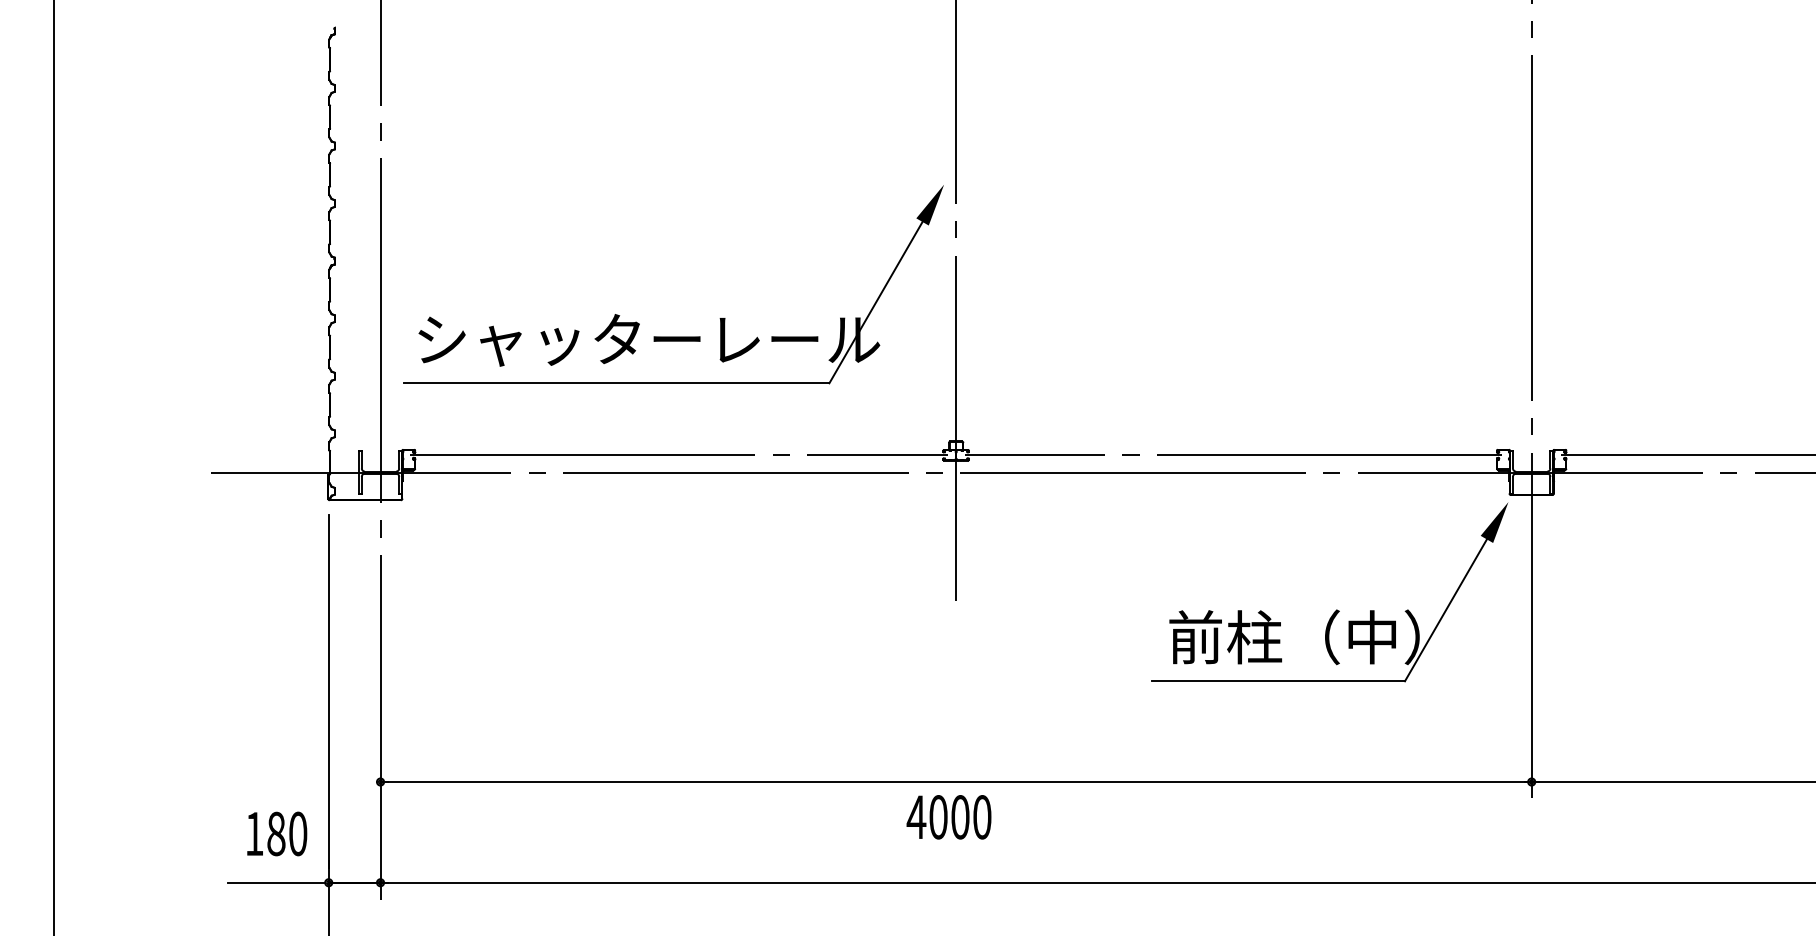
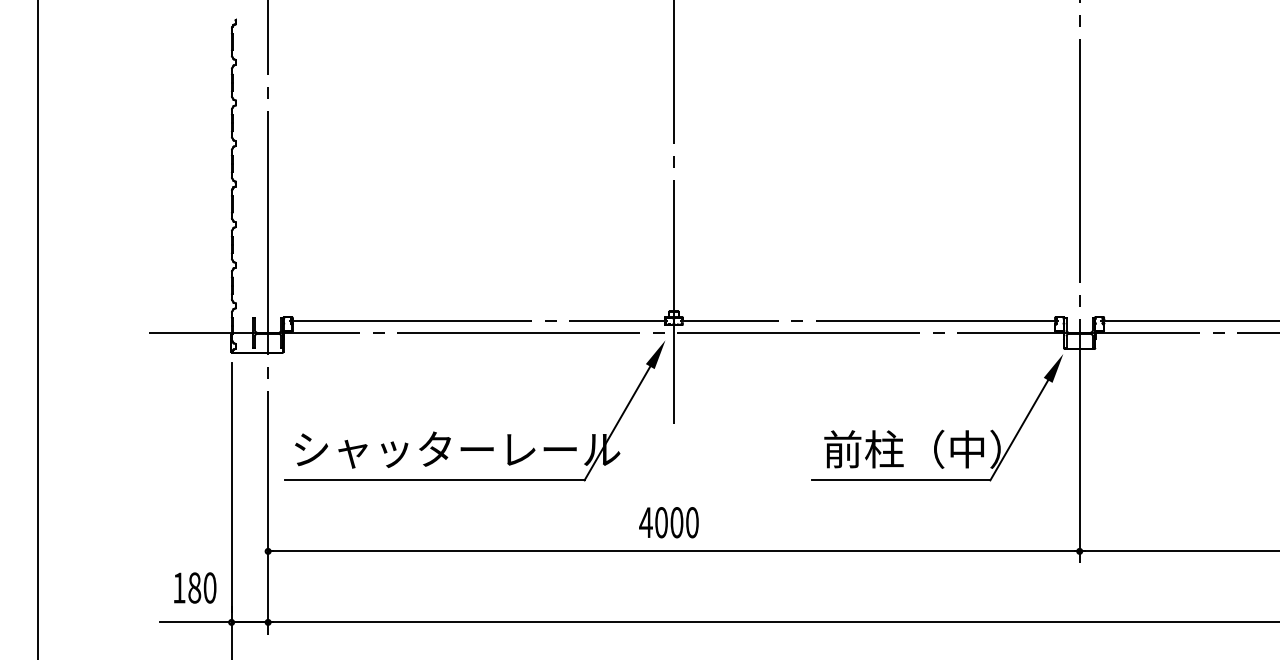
part: (639, 323) -> (450, 438), moved
text: (948, 817) -> (668, 522), moved

